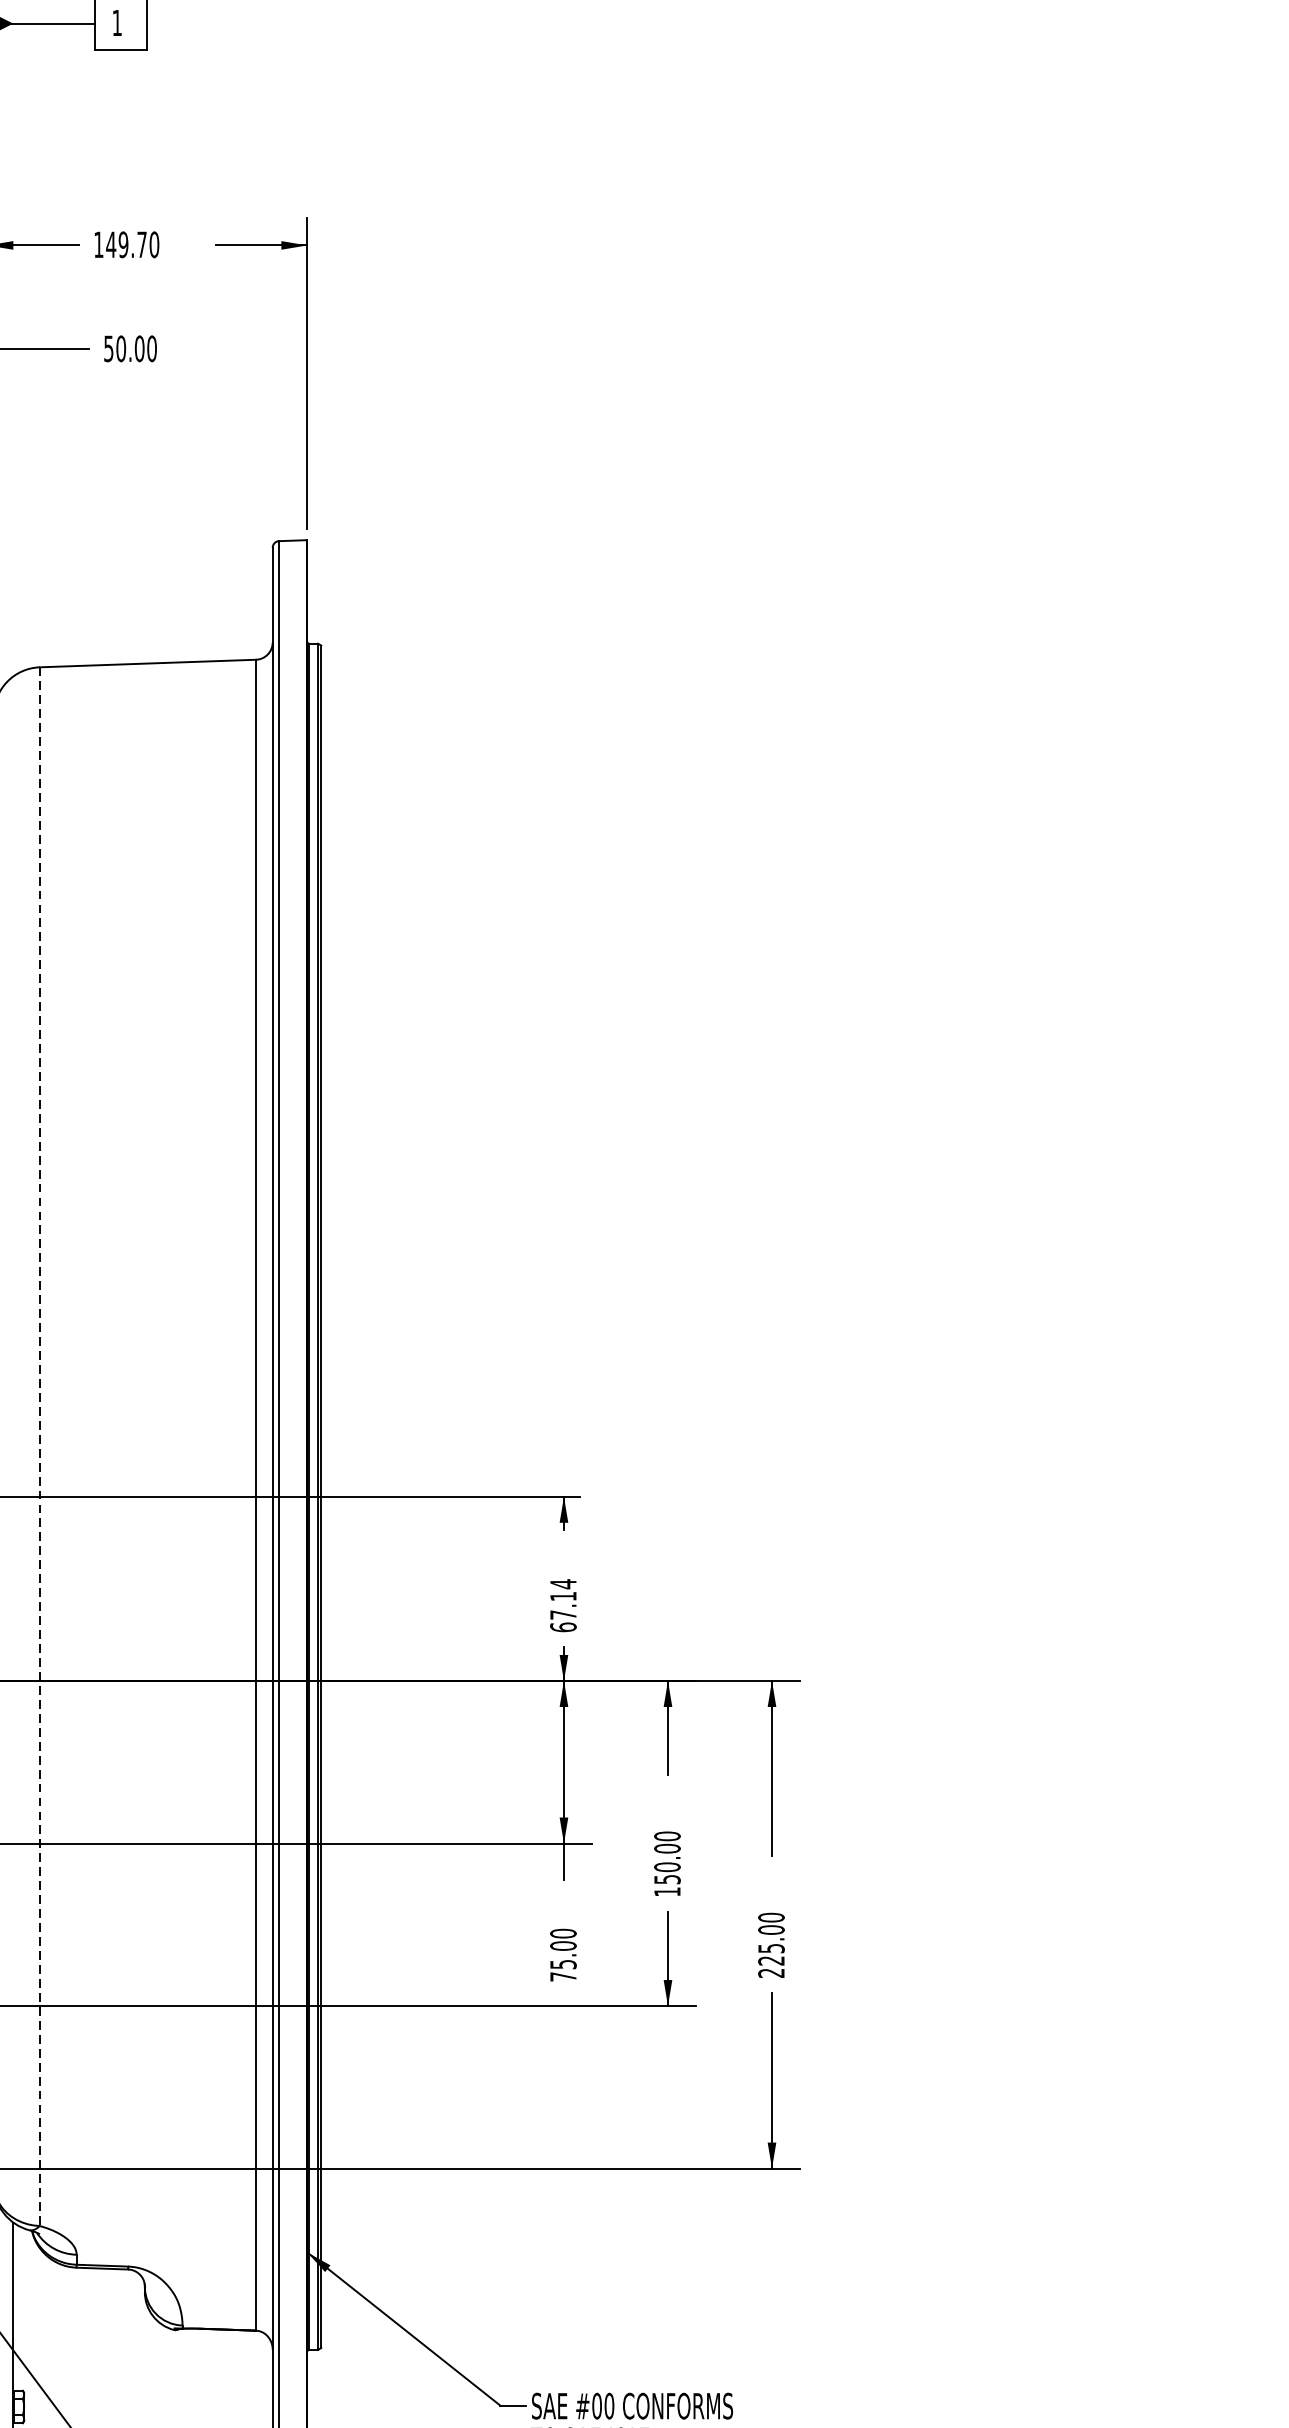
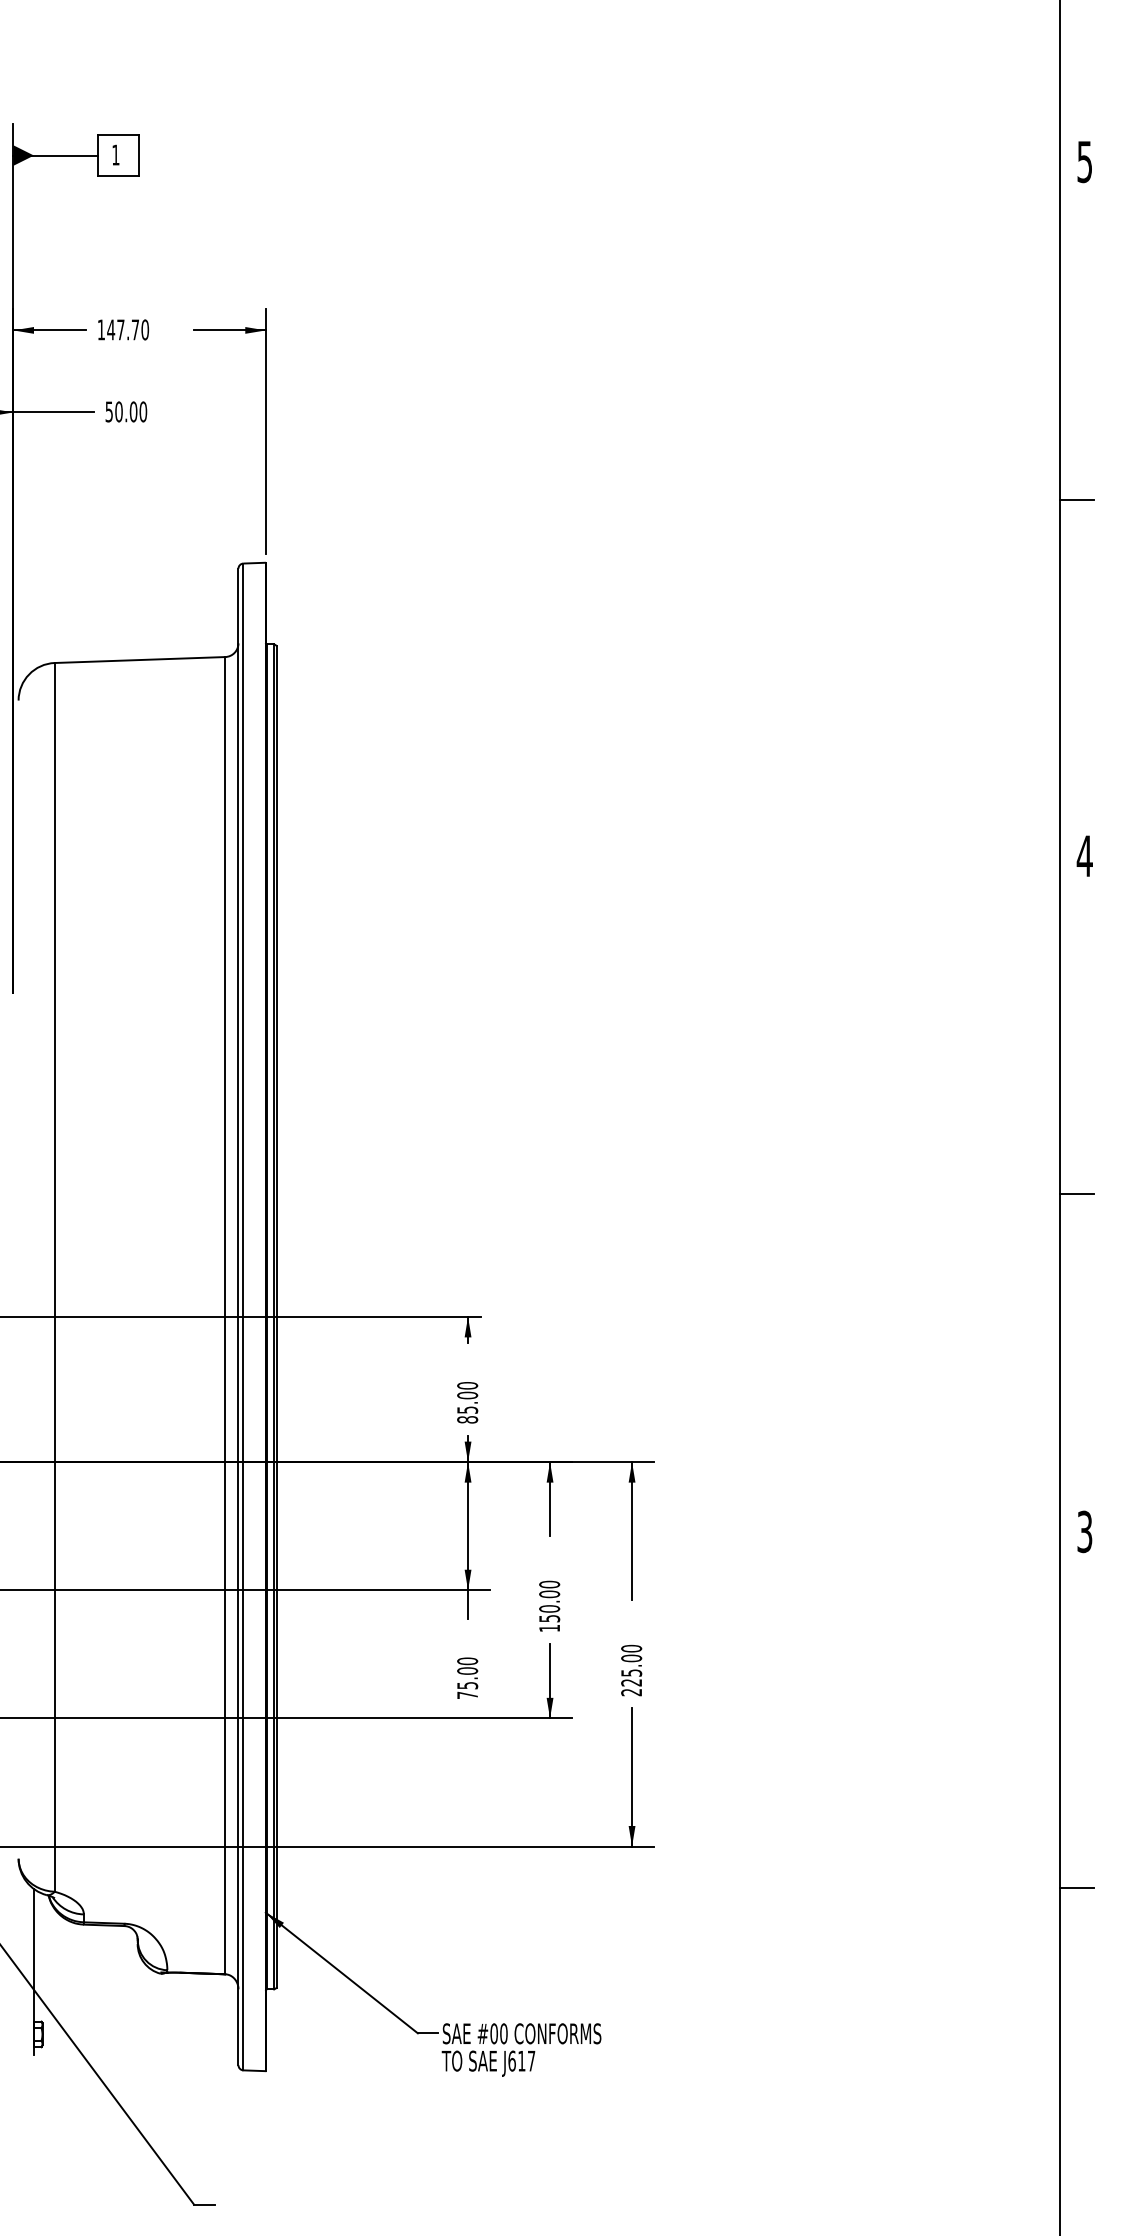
text: (123, 244) -> (120, 329), 149.70 -> 147.70
line: (39, 1446) -> (54, 1277), dashed -> solid
text: (563, 1605) -> (467, 1402), 67.14 -> 85.00

